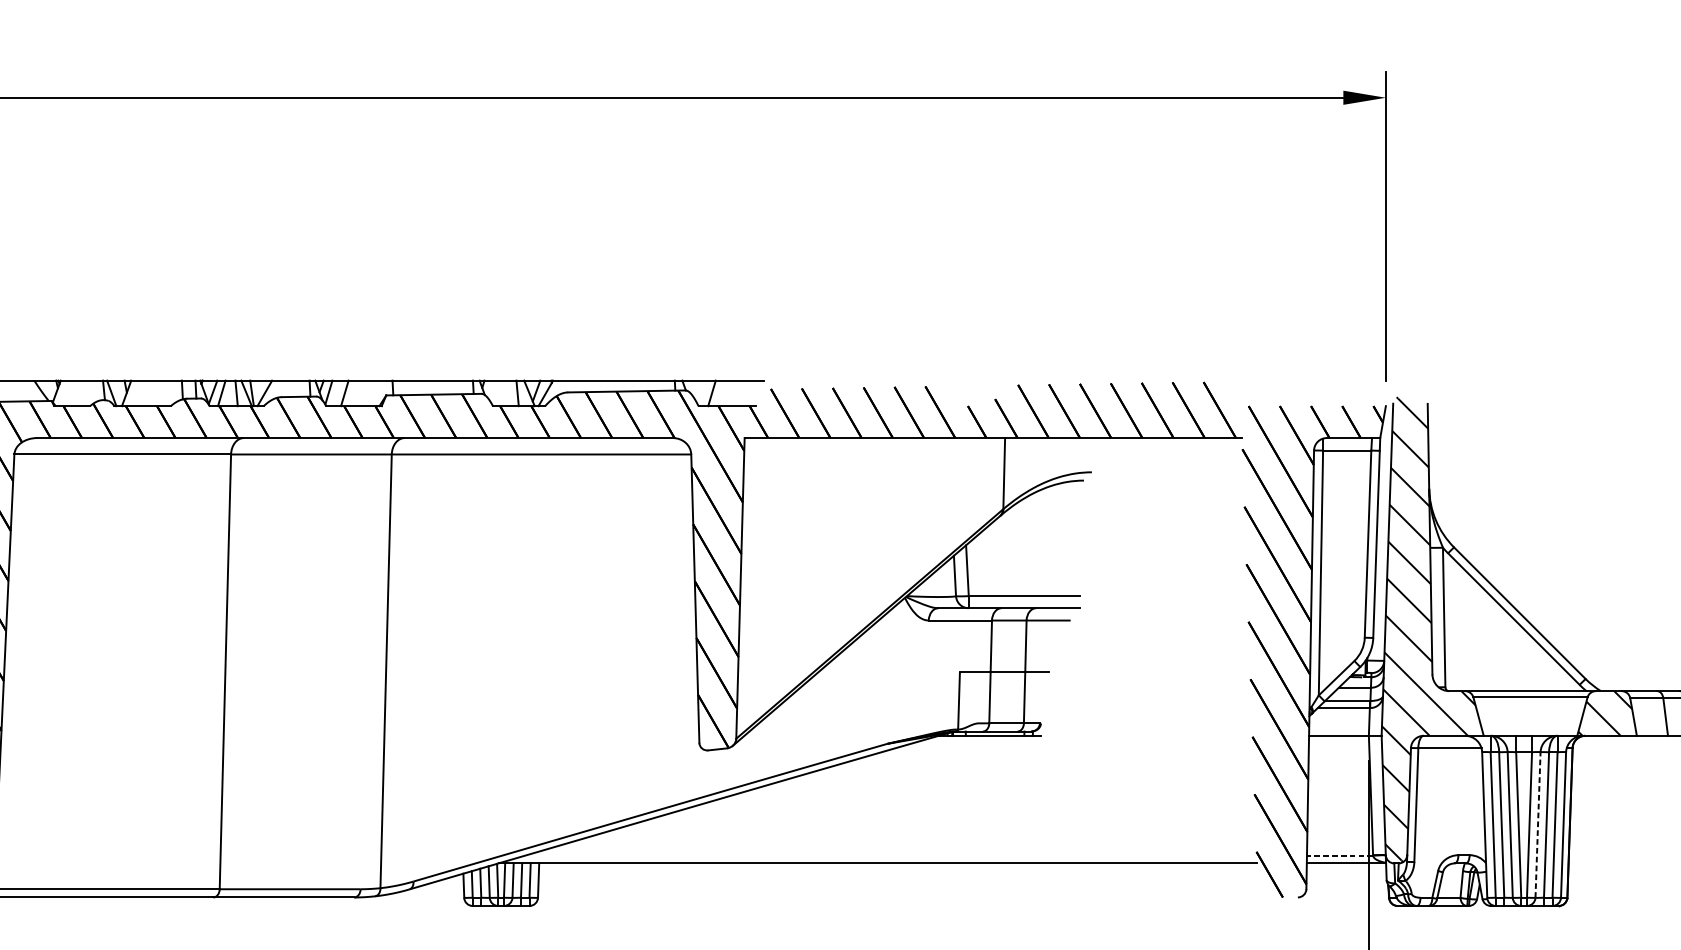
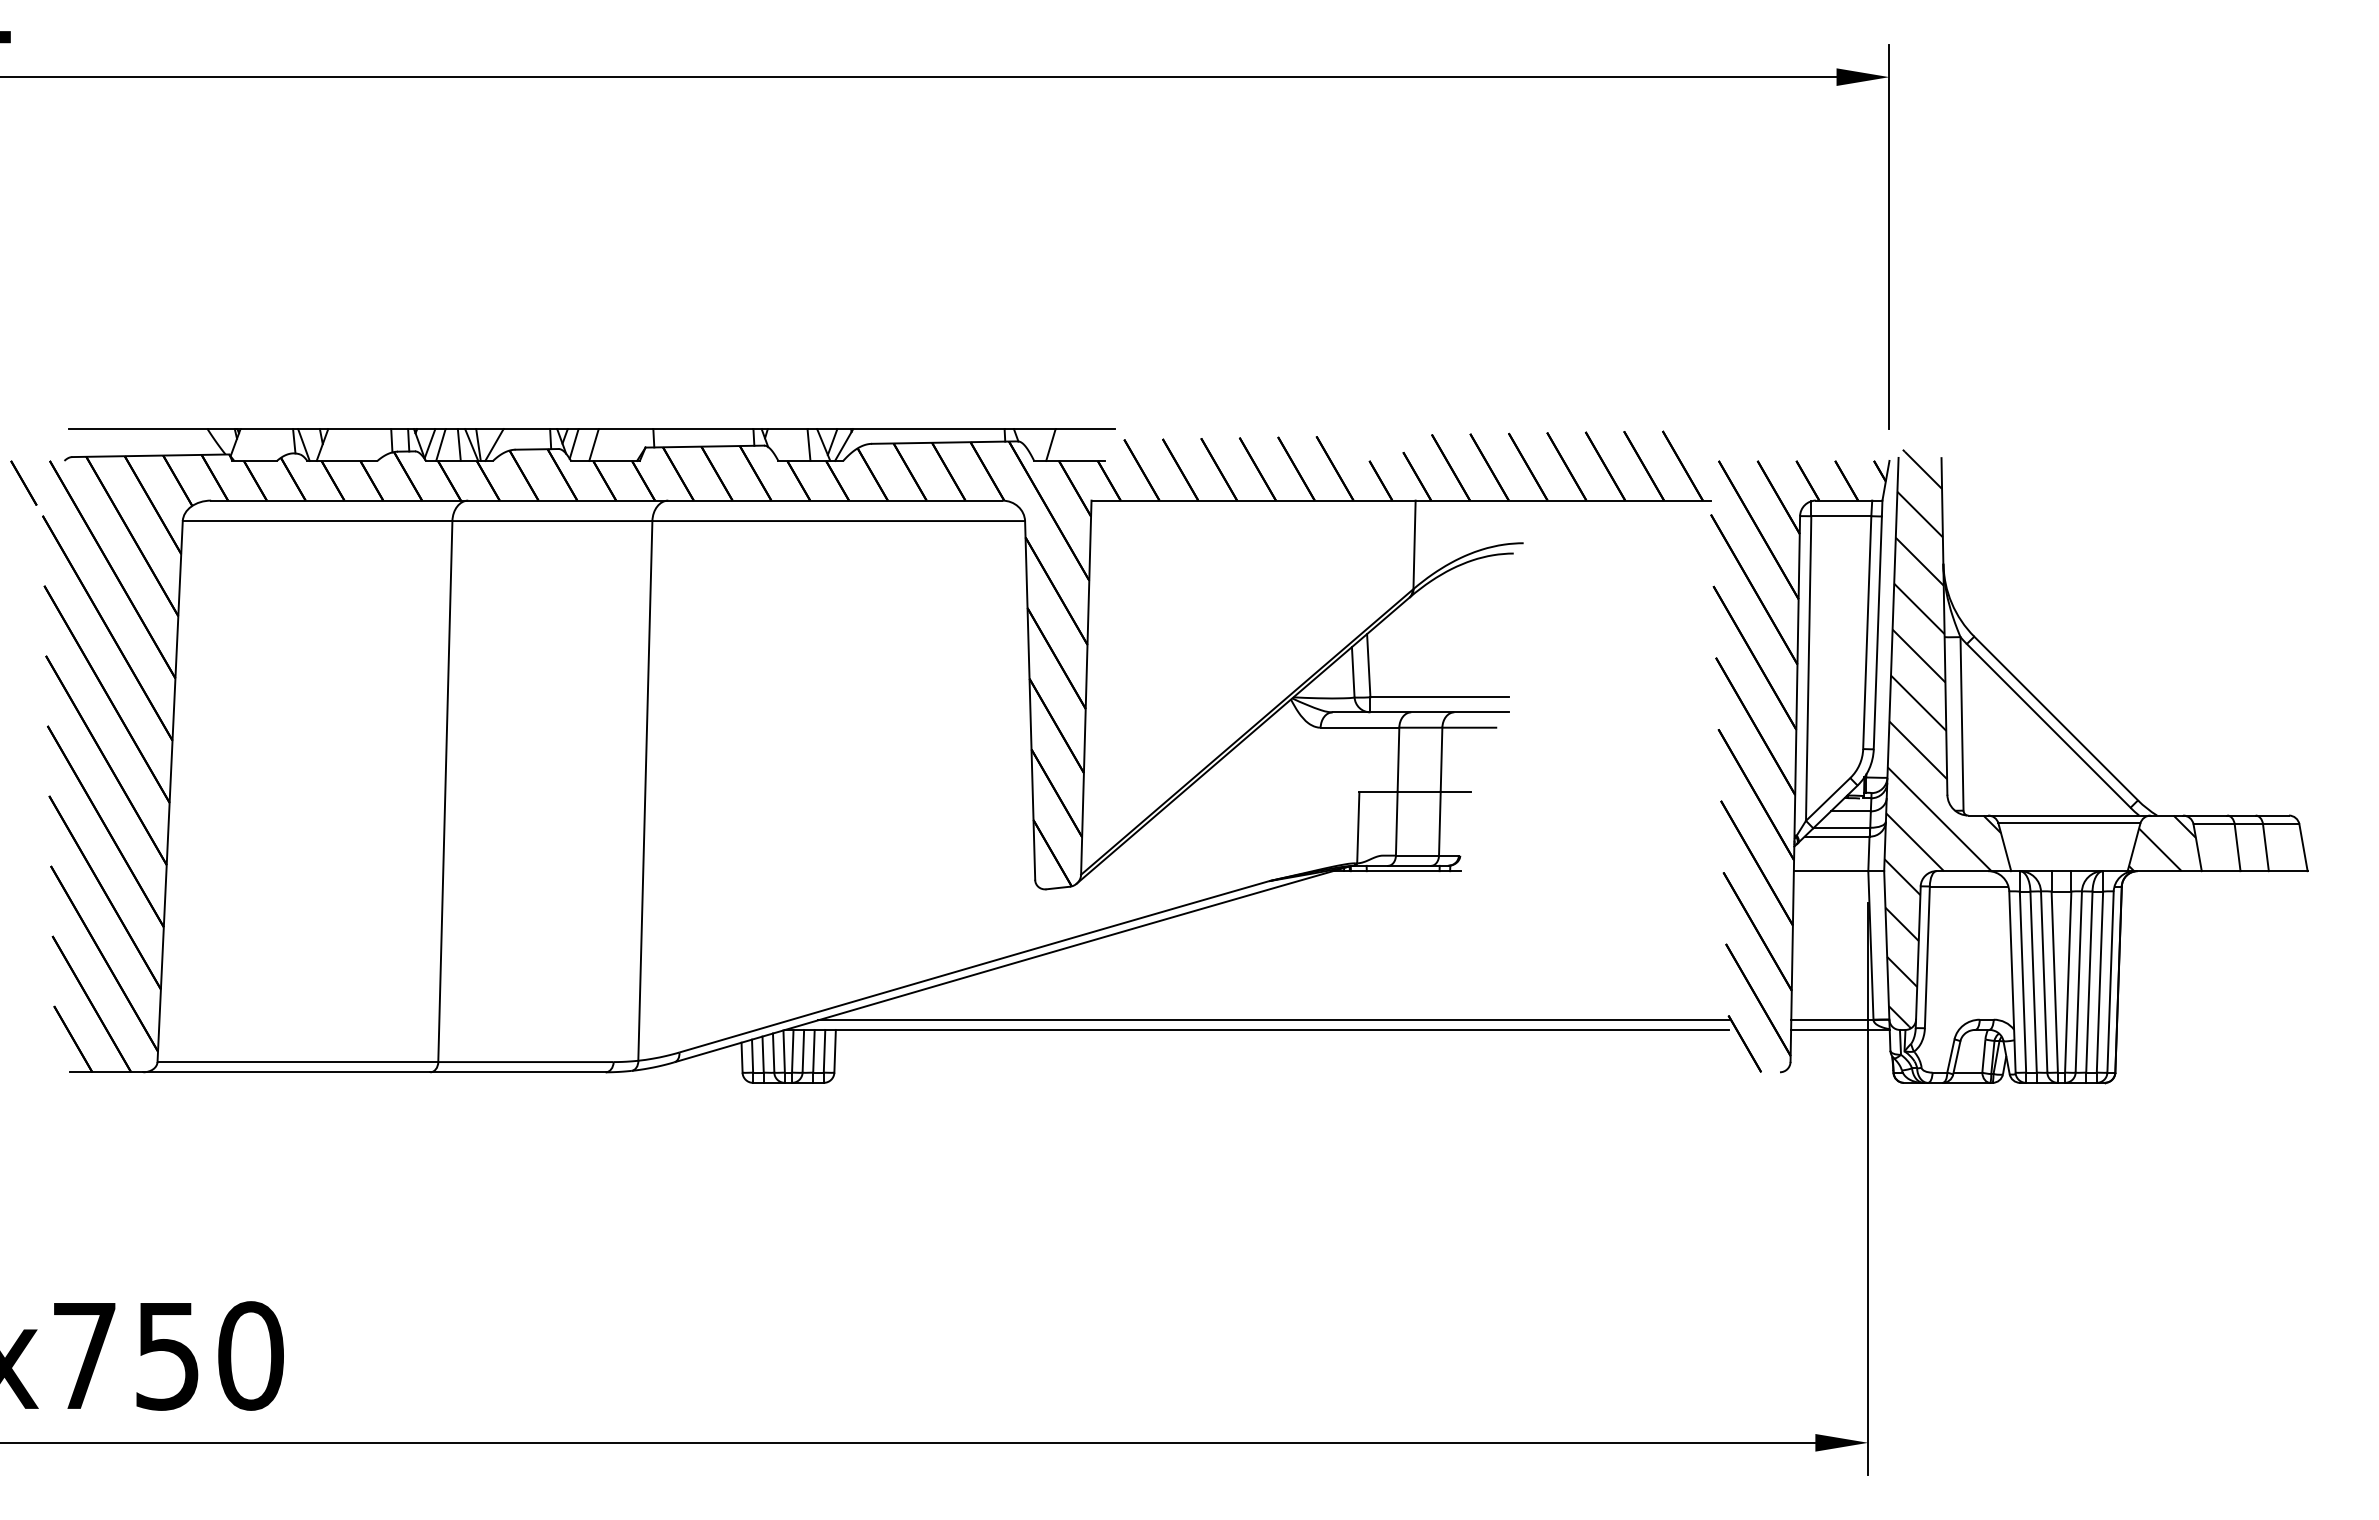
line: (1537, 825) -> (2078, 982), dashed -> solid
line: (890, 855) -> (1273, 1020), added
line: (1339, 855) -> (1831, 1020), dashed -> solid

